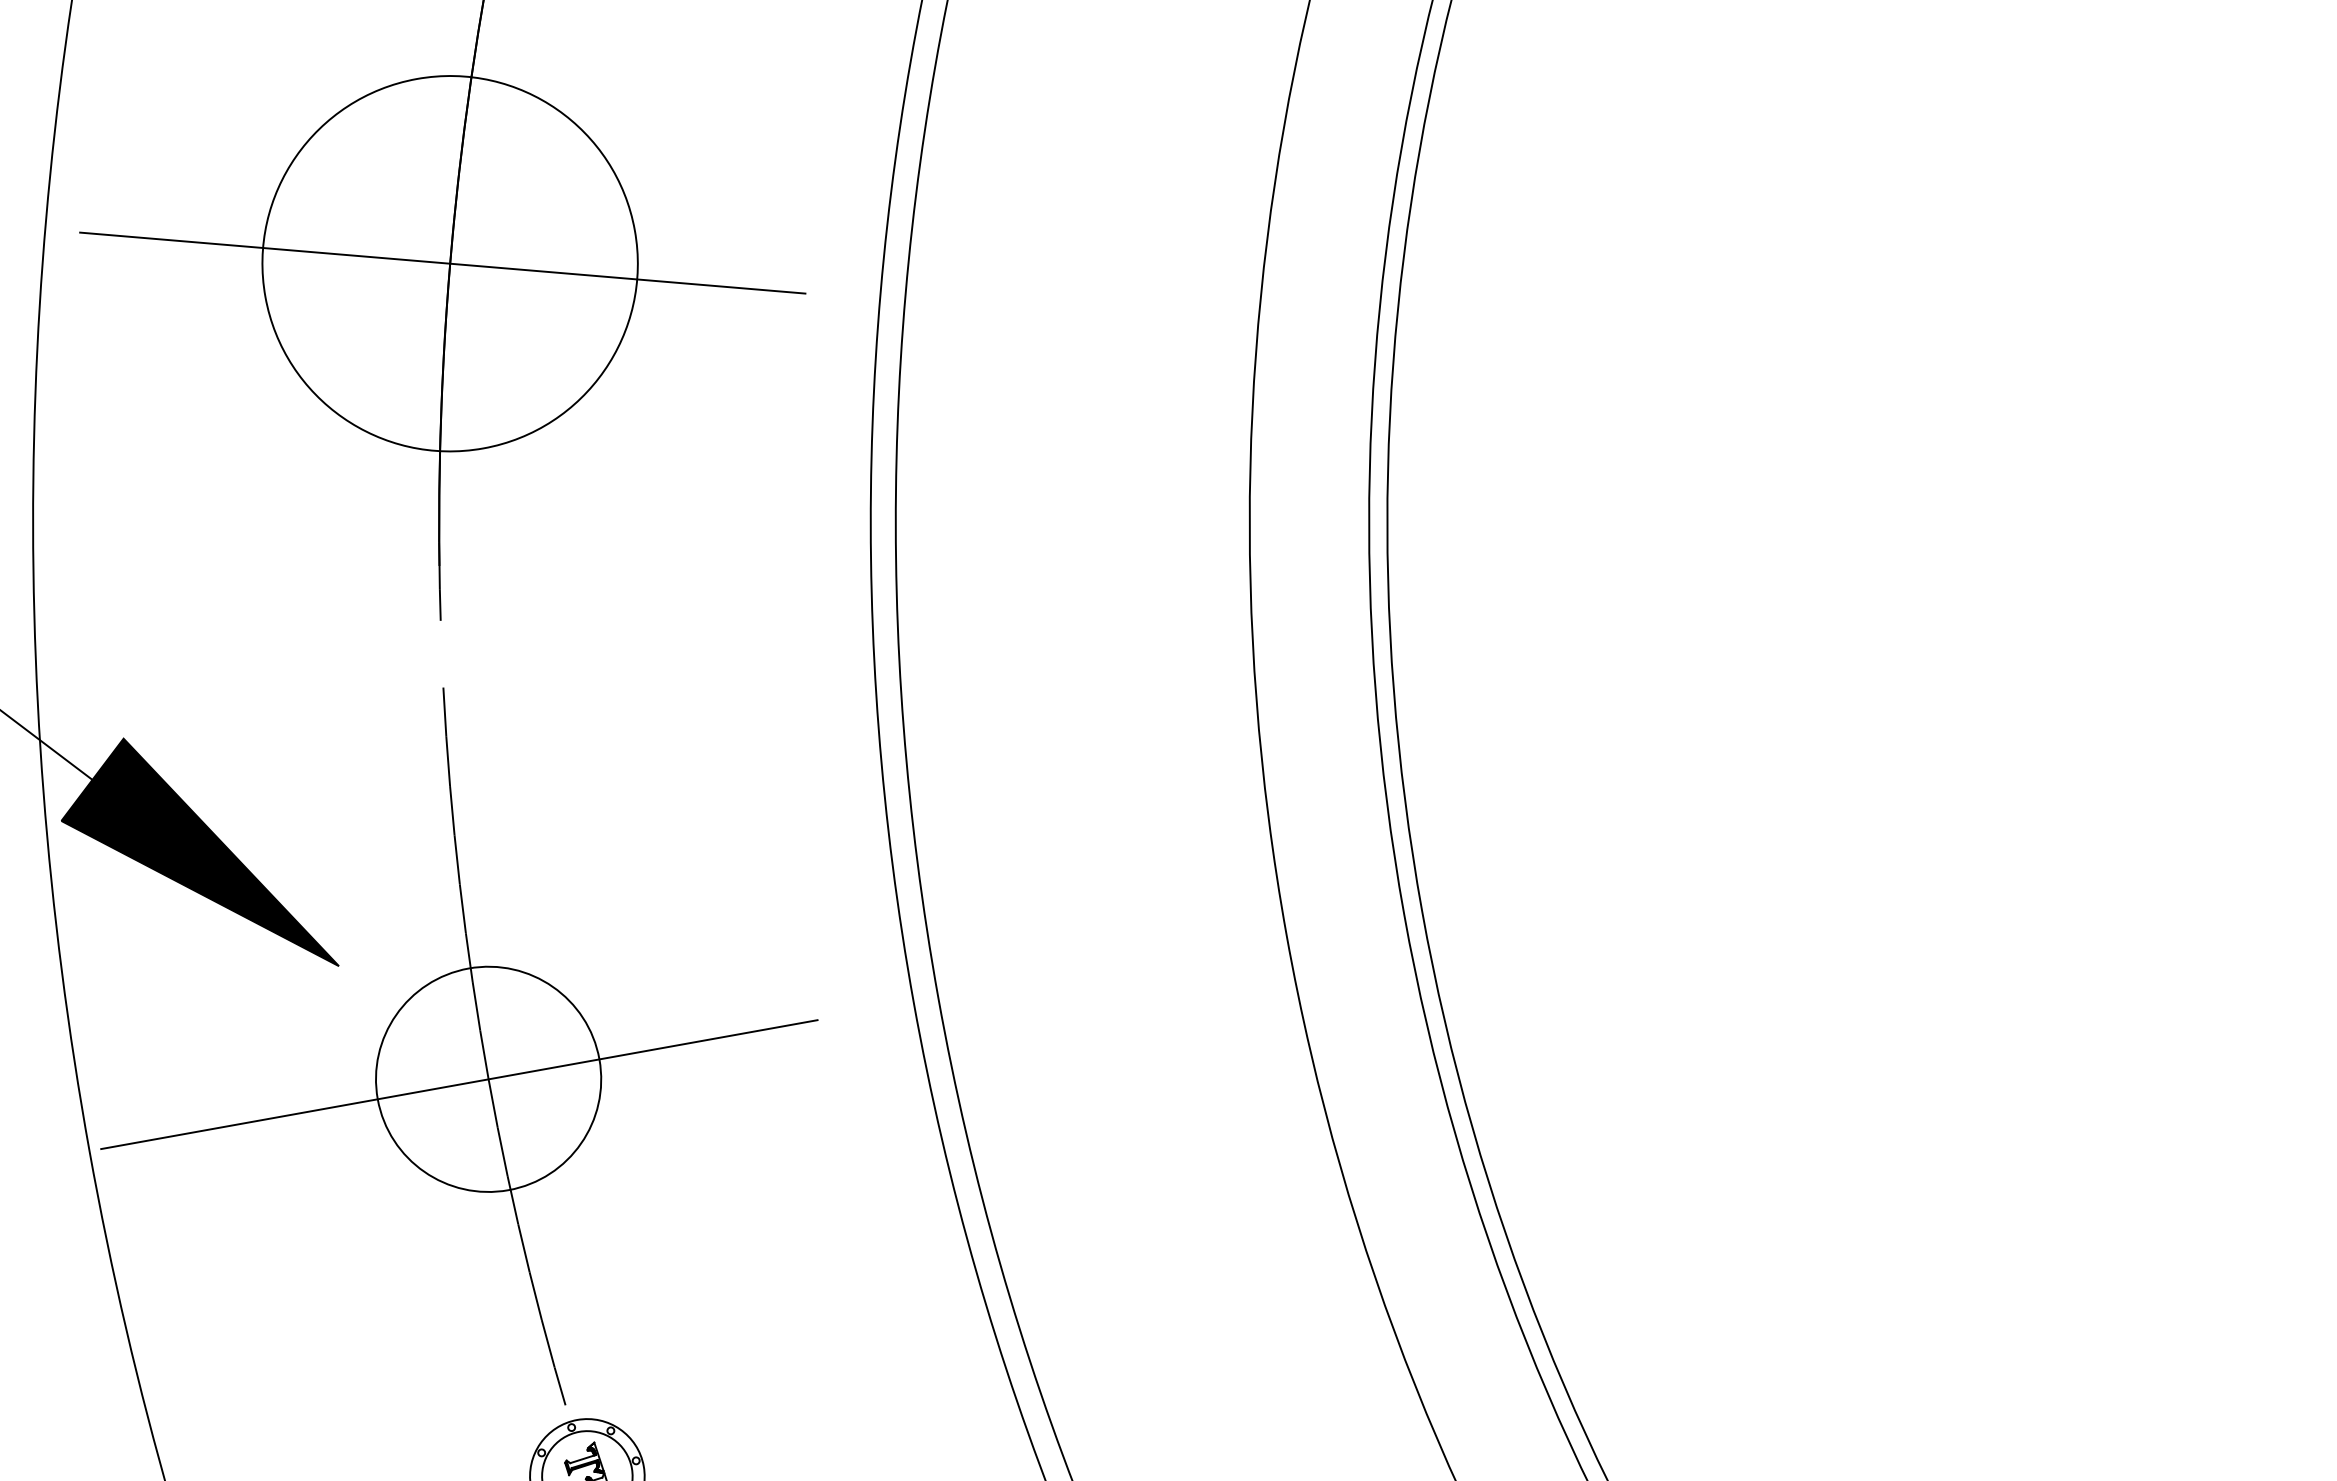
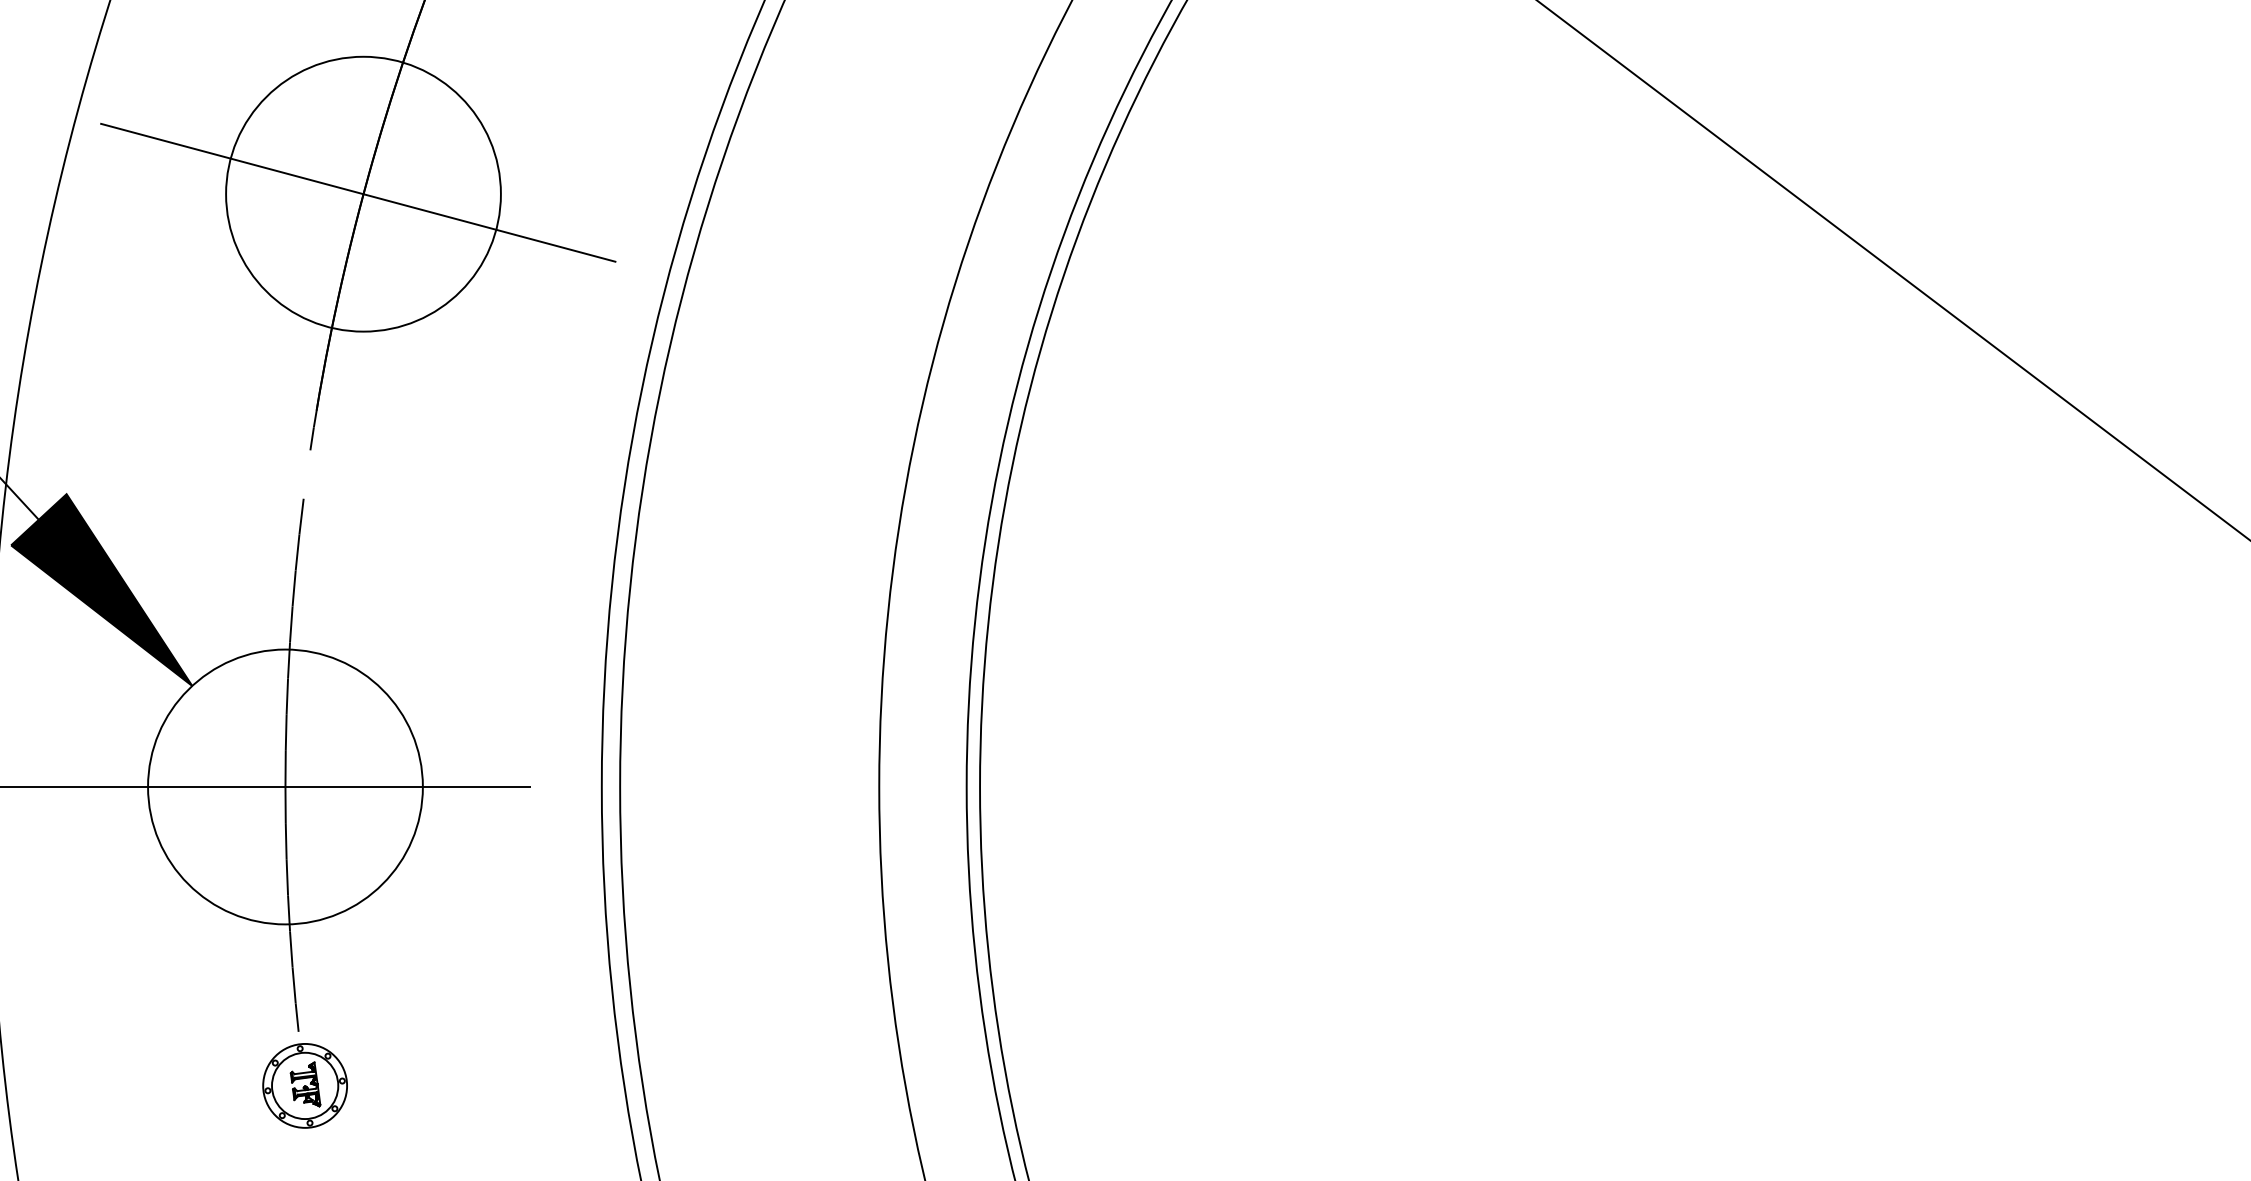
circle: (488, 1078) -> (285, 786), size x1.67

